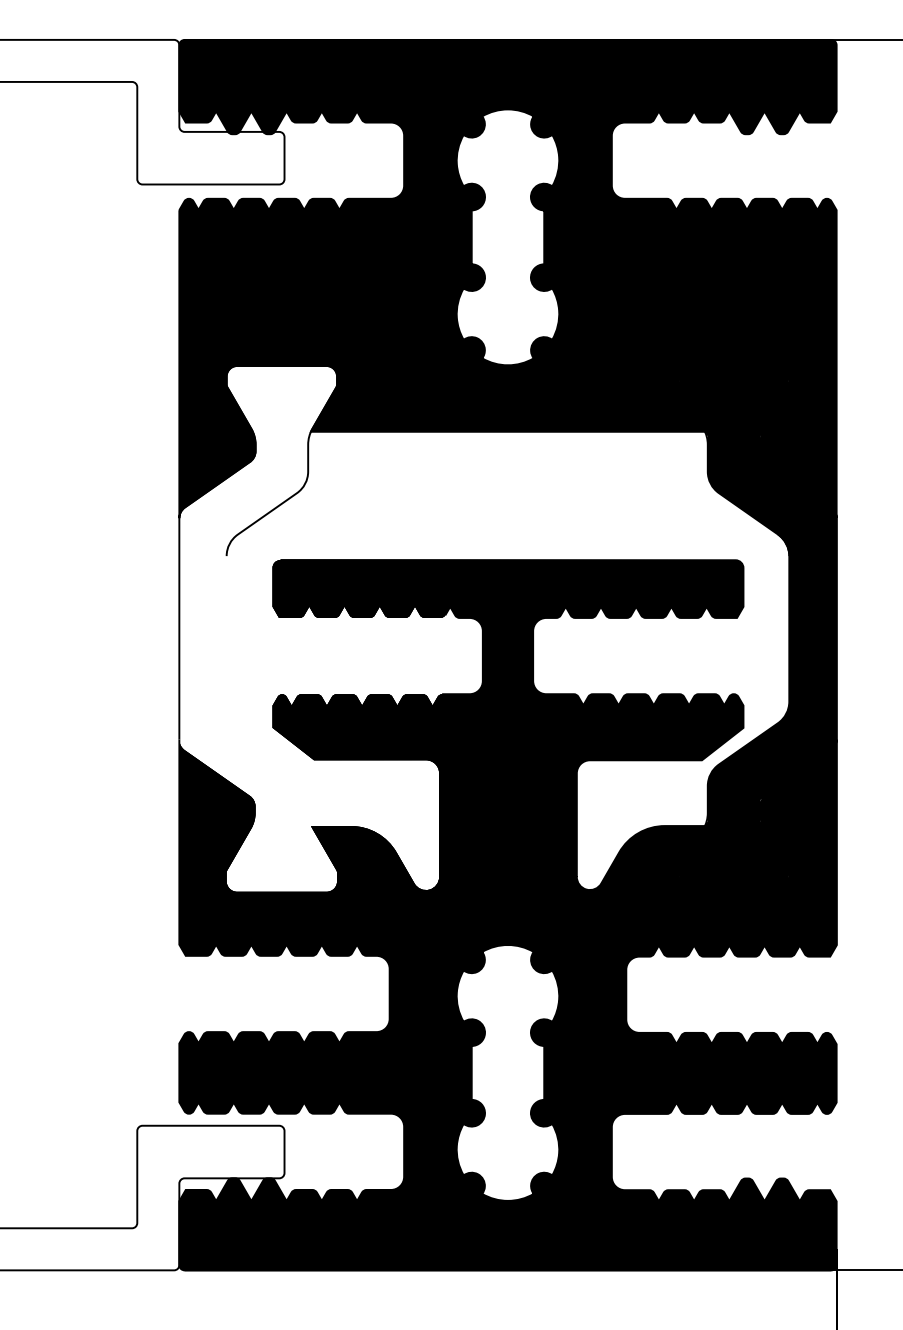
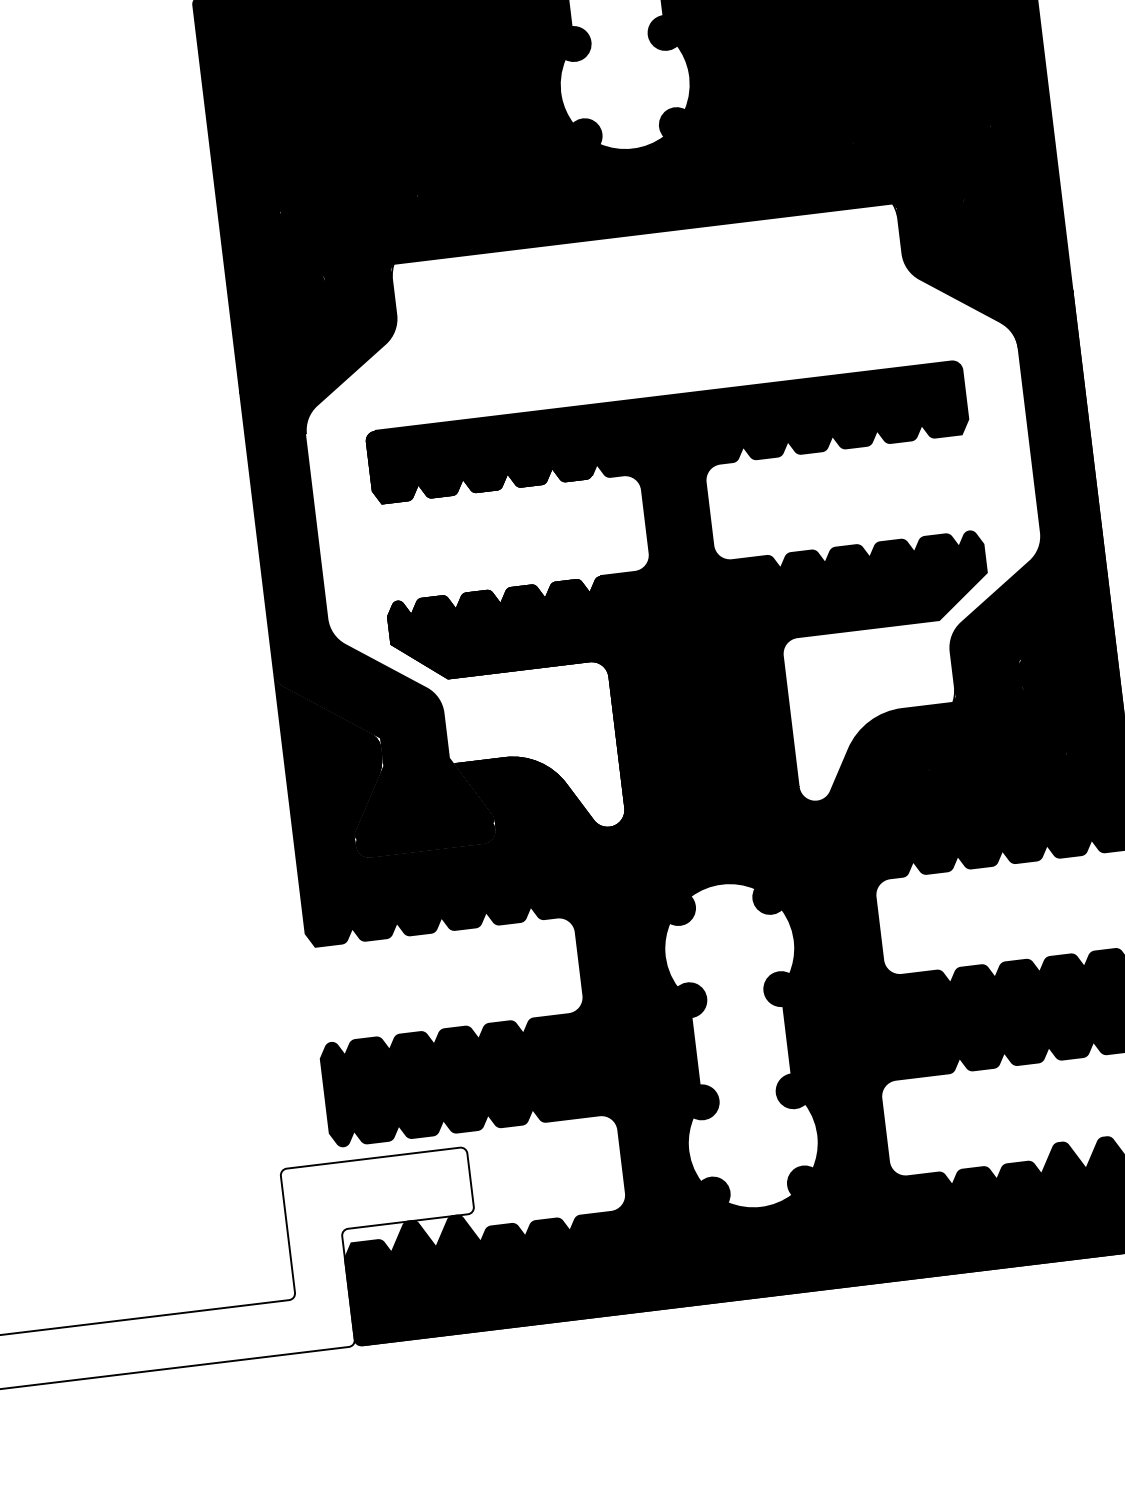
fill: (258, 628) -> (357, 521), added

